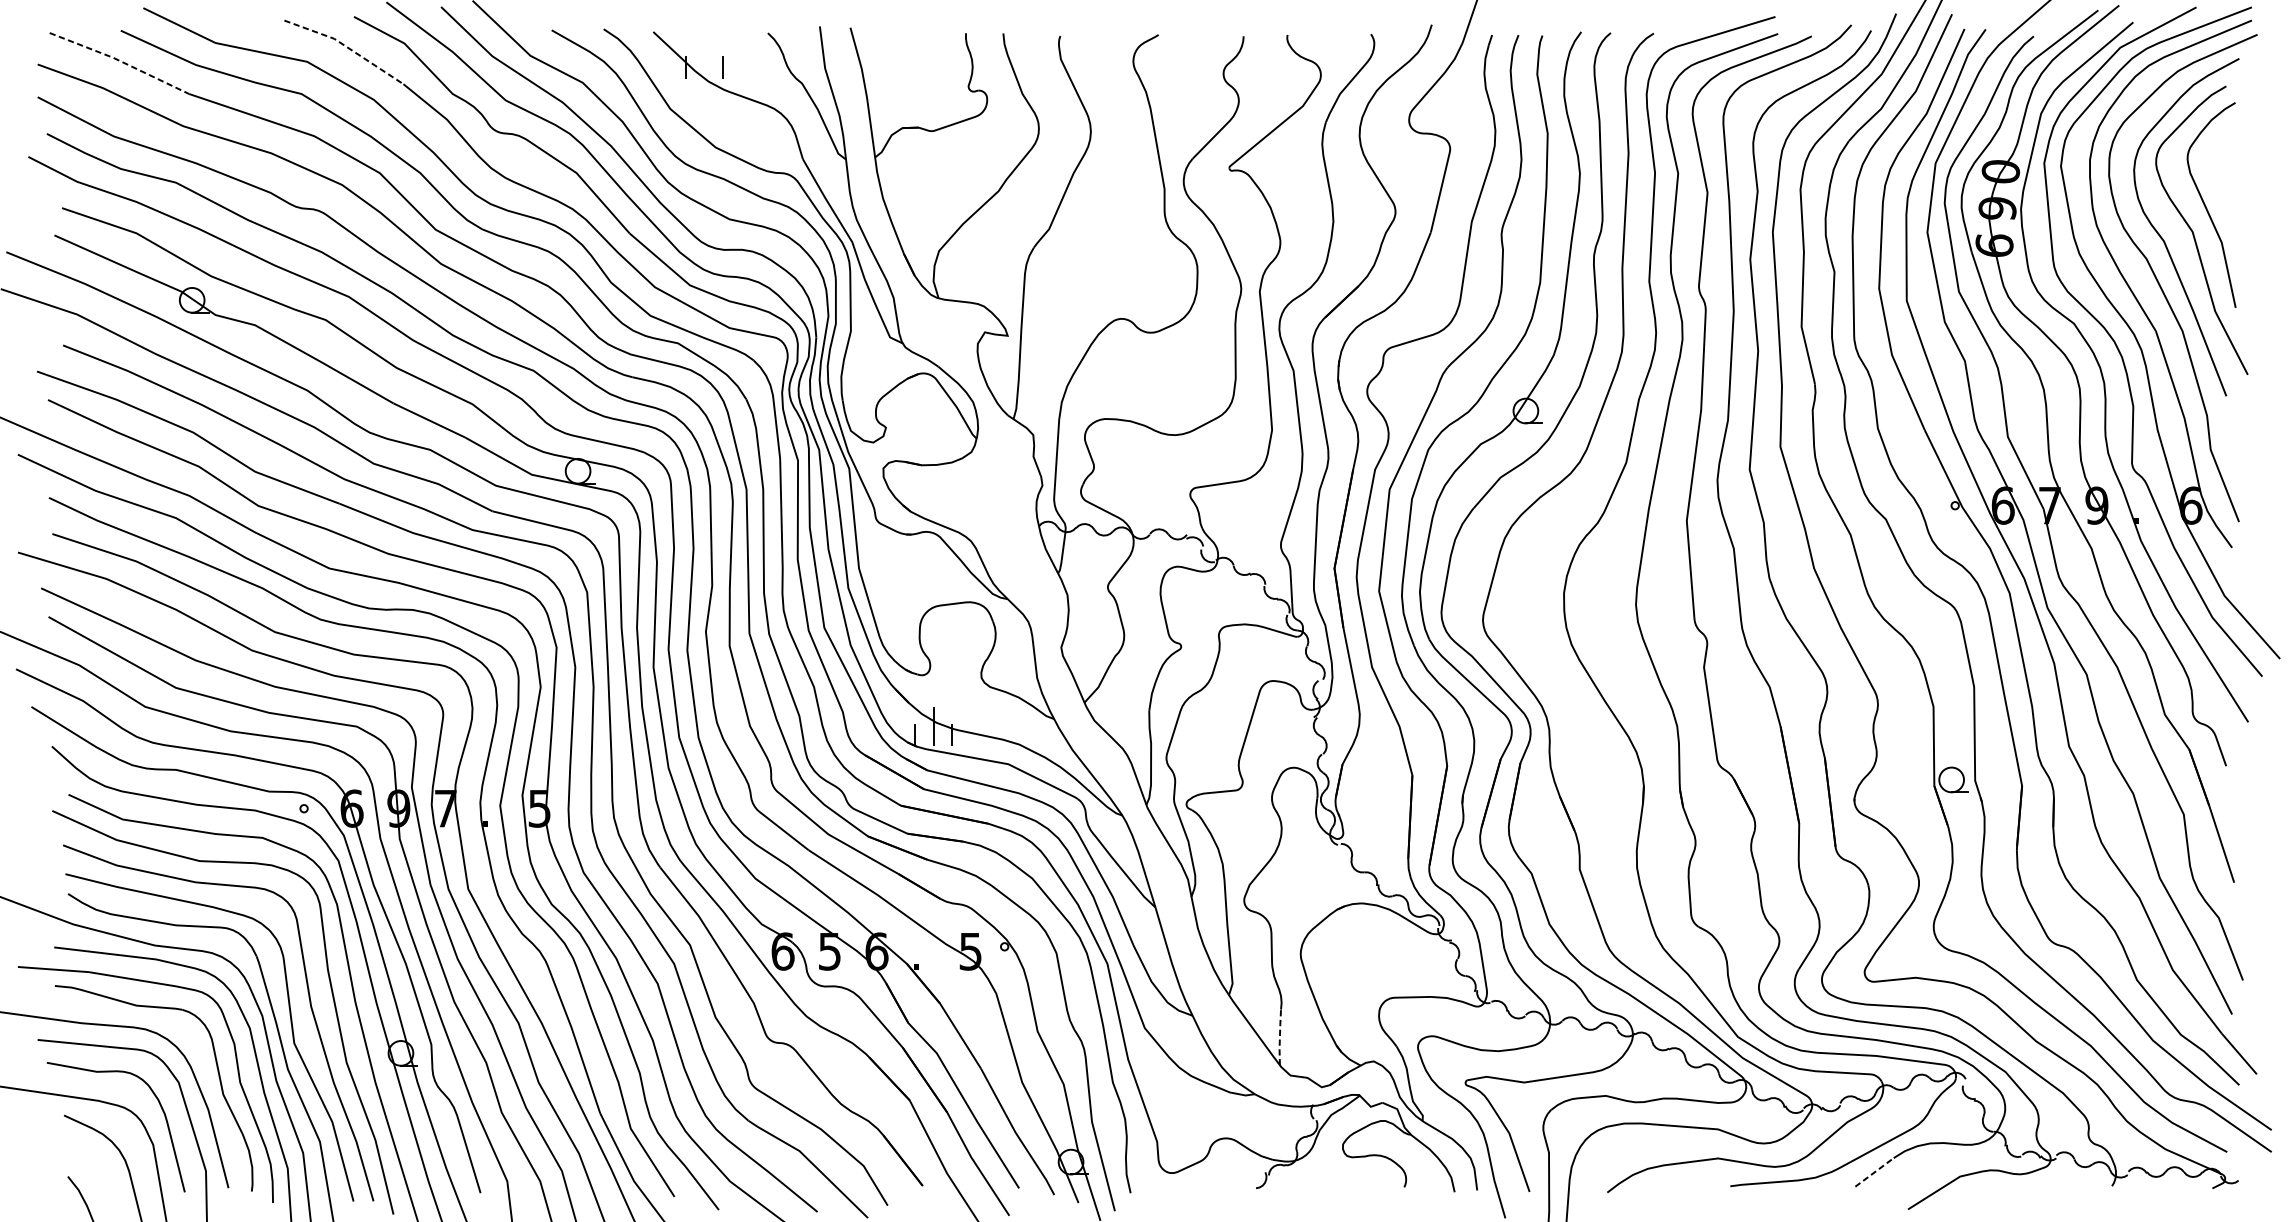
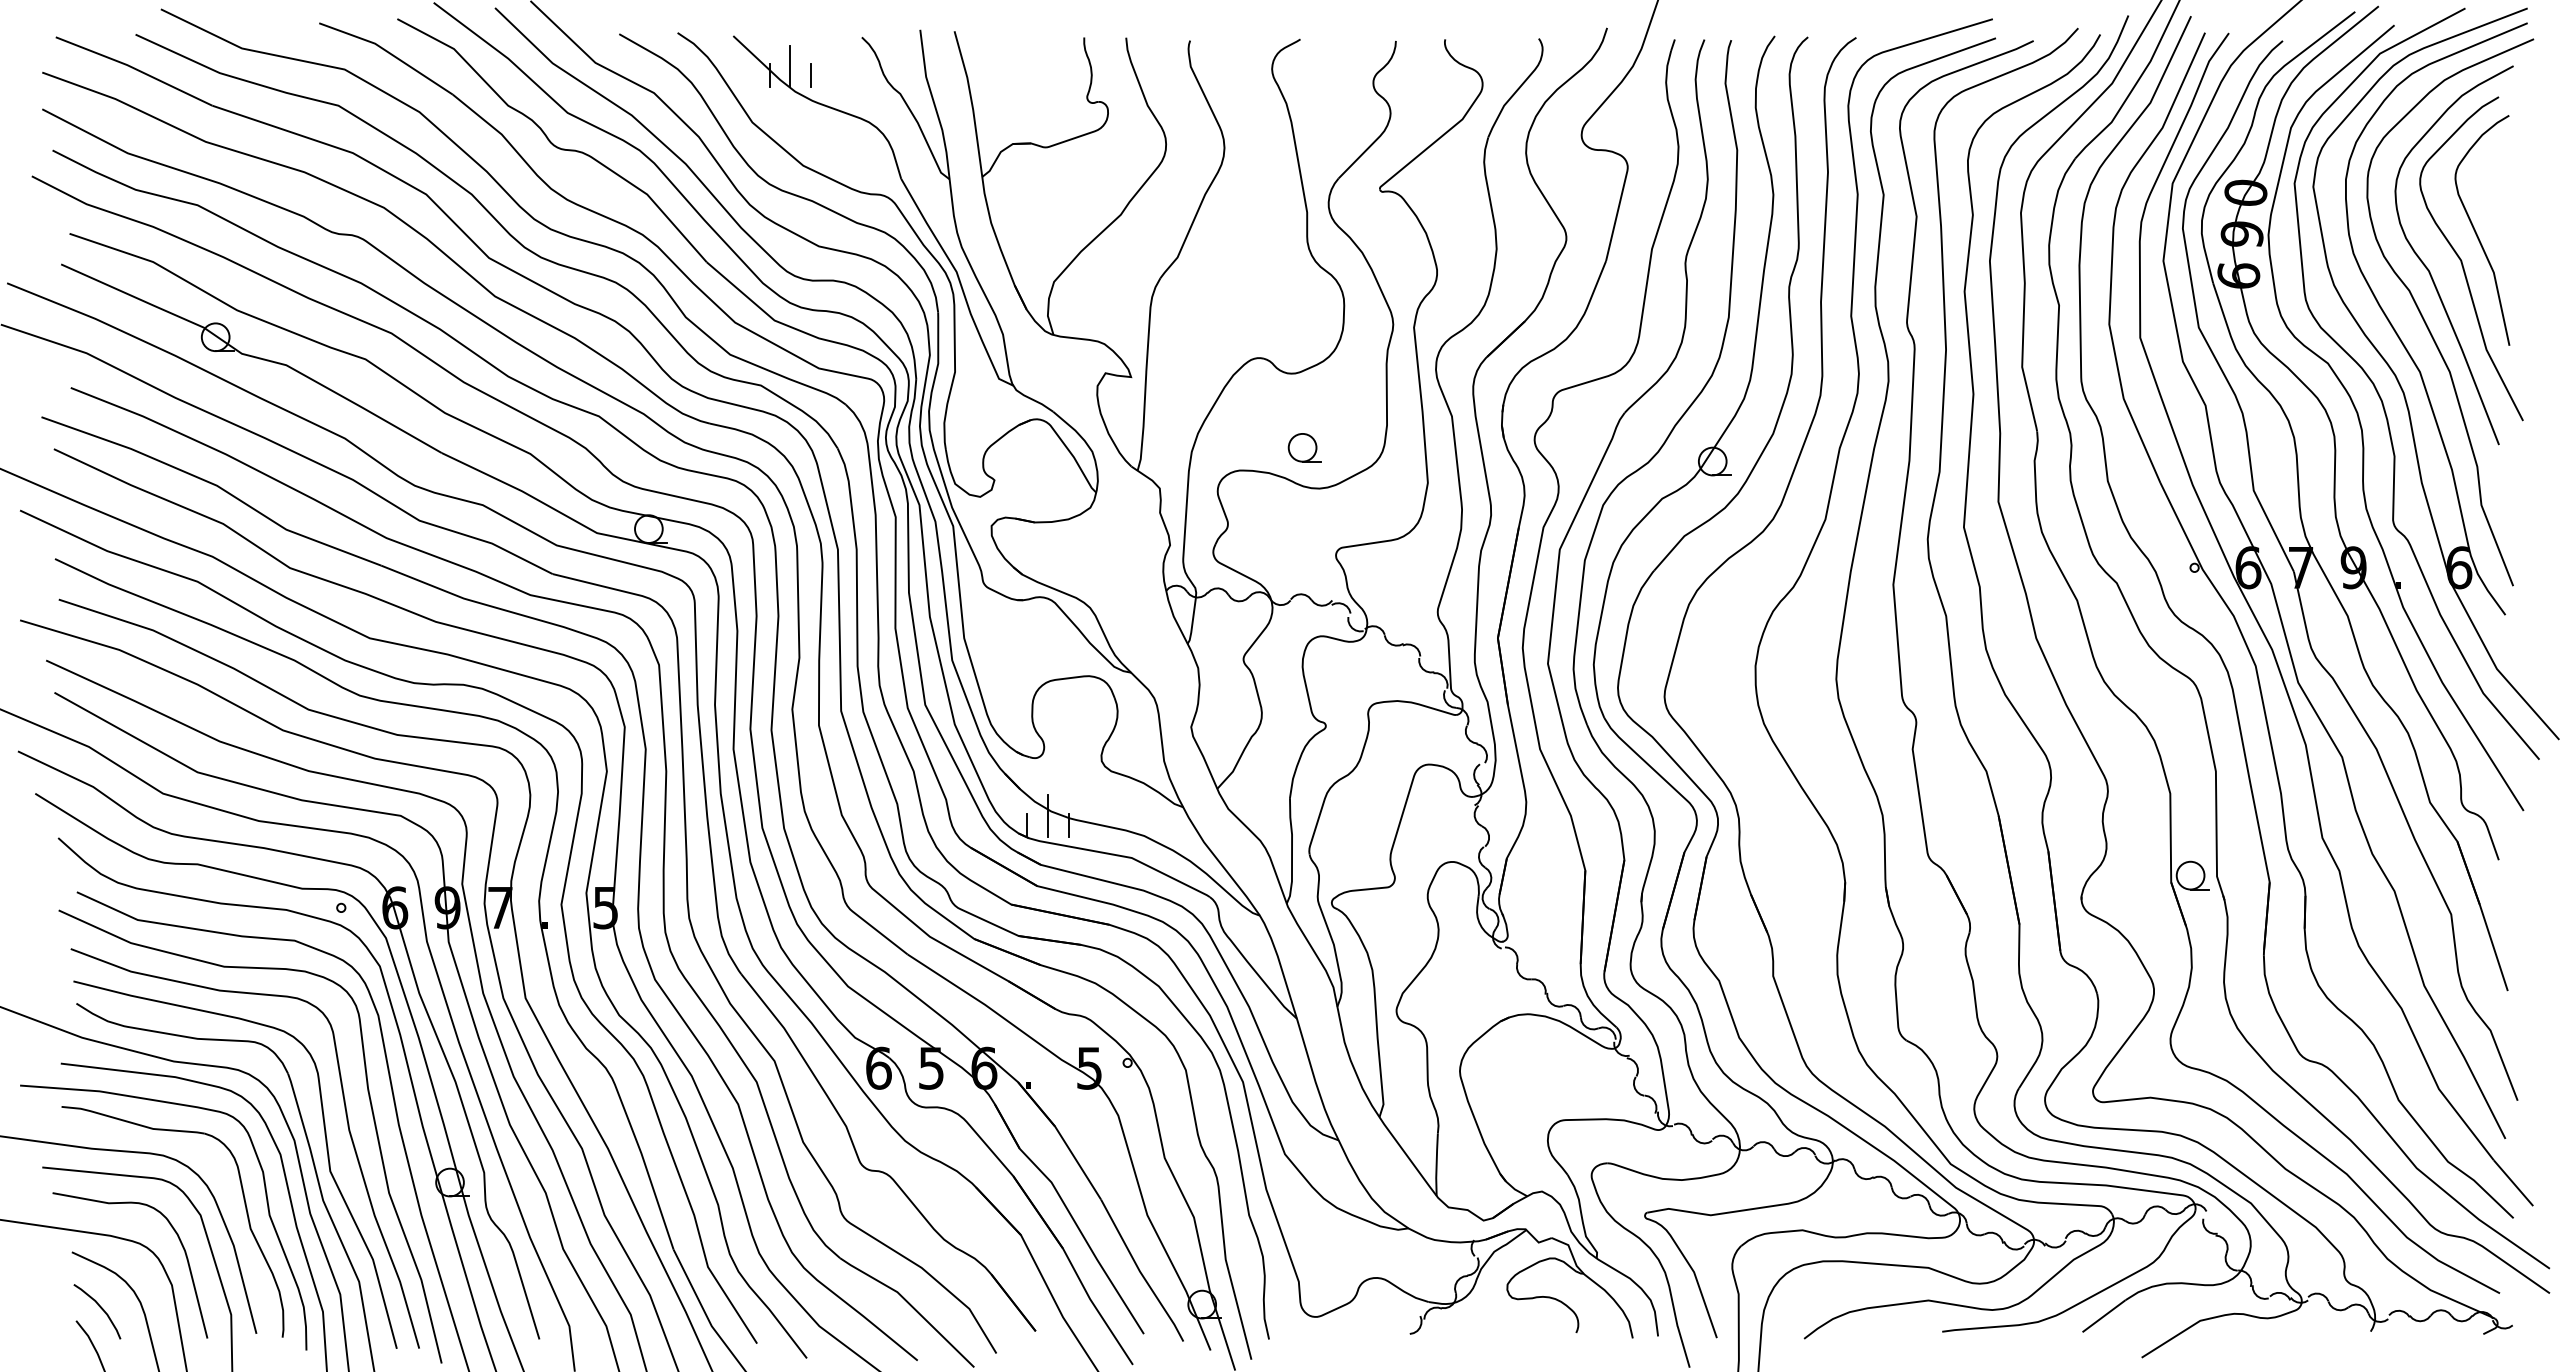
line: (346, 46) -> (388, 52), dashed -> solid
line: (704, 59) -> (790, 66), added
line: (120, 60) -> (135, 68), dashed -> solid
part: (1162, 398) -> (1304, 447), added
line: (1279, 1037) -> (1436, 1164), dashed -> solid
curve: (89, 1165) -> (100, 1308), added
line: (1874, 1172) -> (2104, 1316), dashed -> solid

